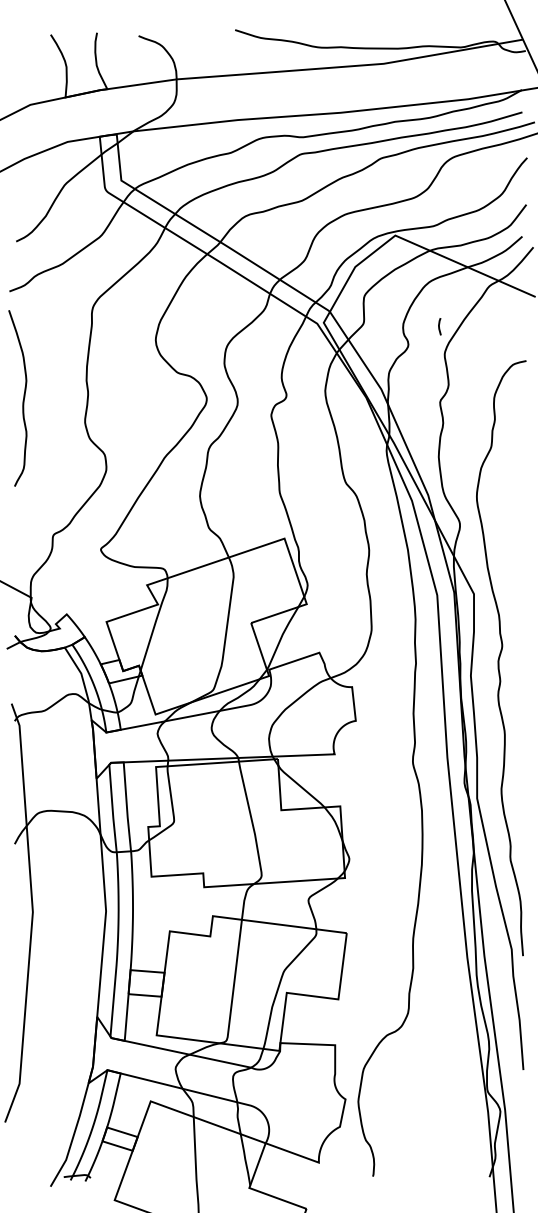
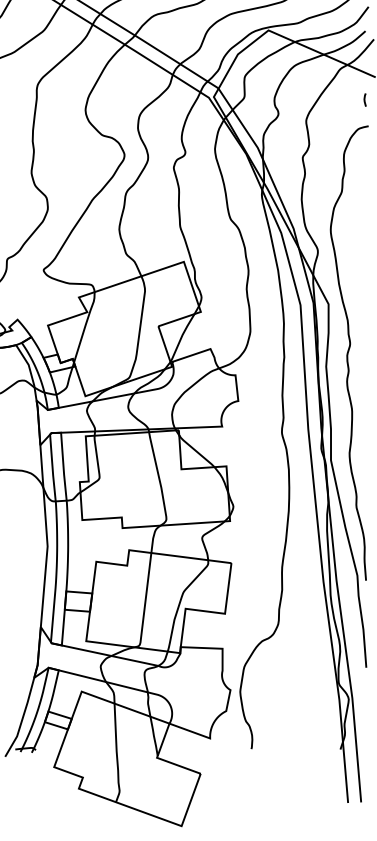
line: (439, 326) -> (364, 99), moved

